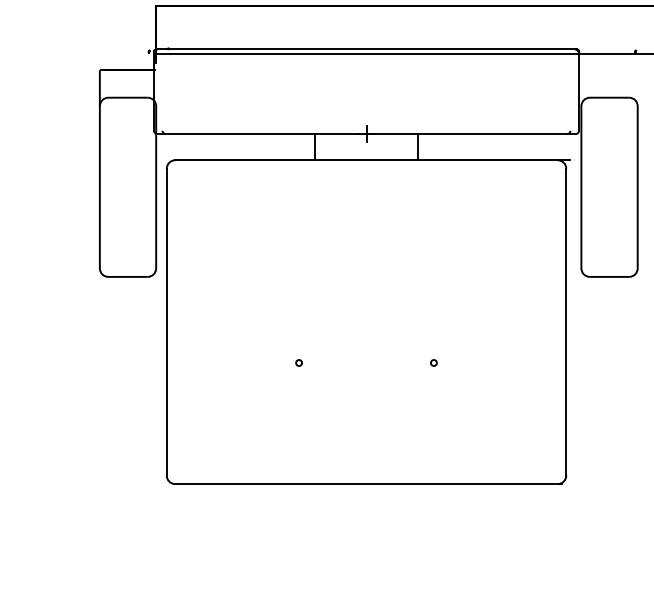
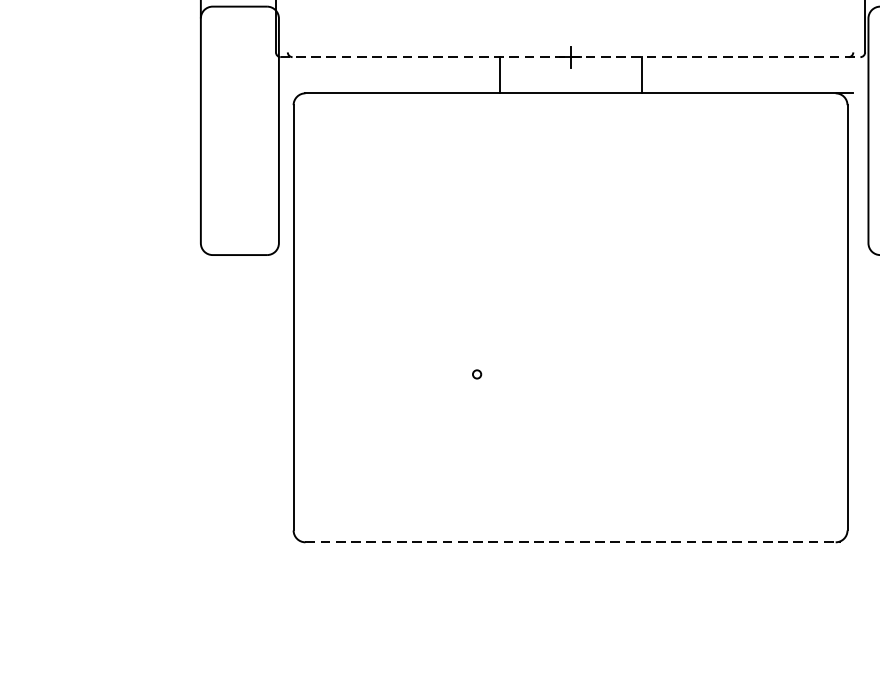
line: (367, 134) -> (571, 57), solid -> dashed
circle: (433, 362) -> (663, 373), removed
line: (369, 484) -> (574, 542), solid -> dashed

